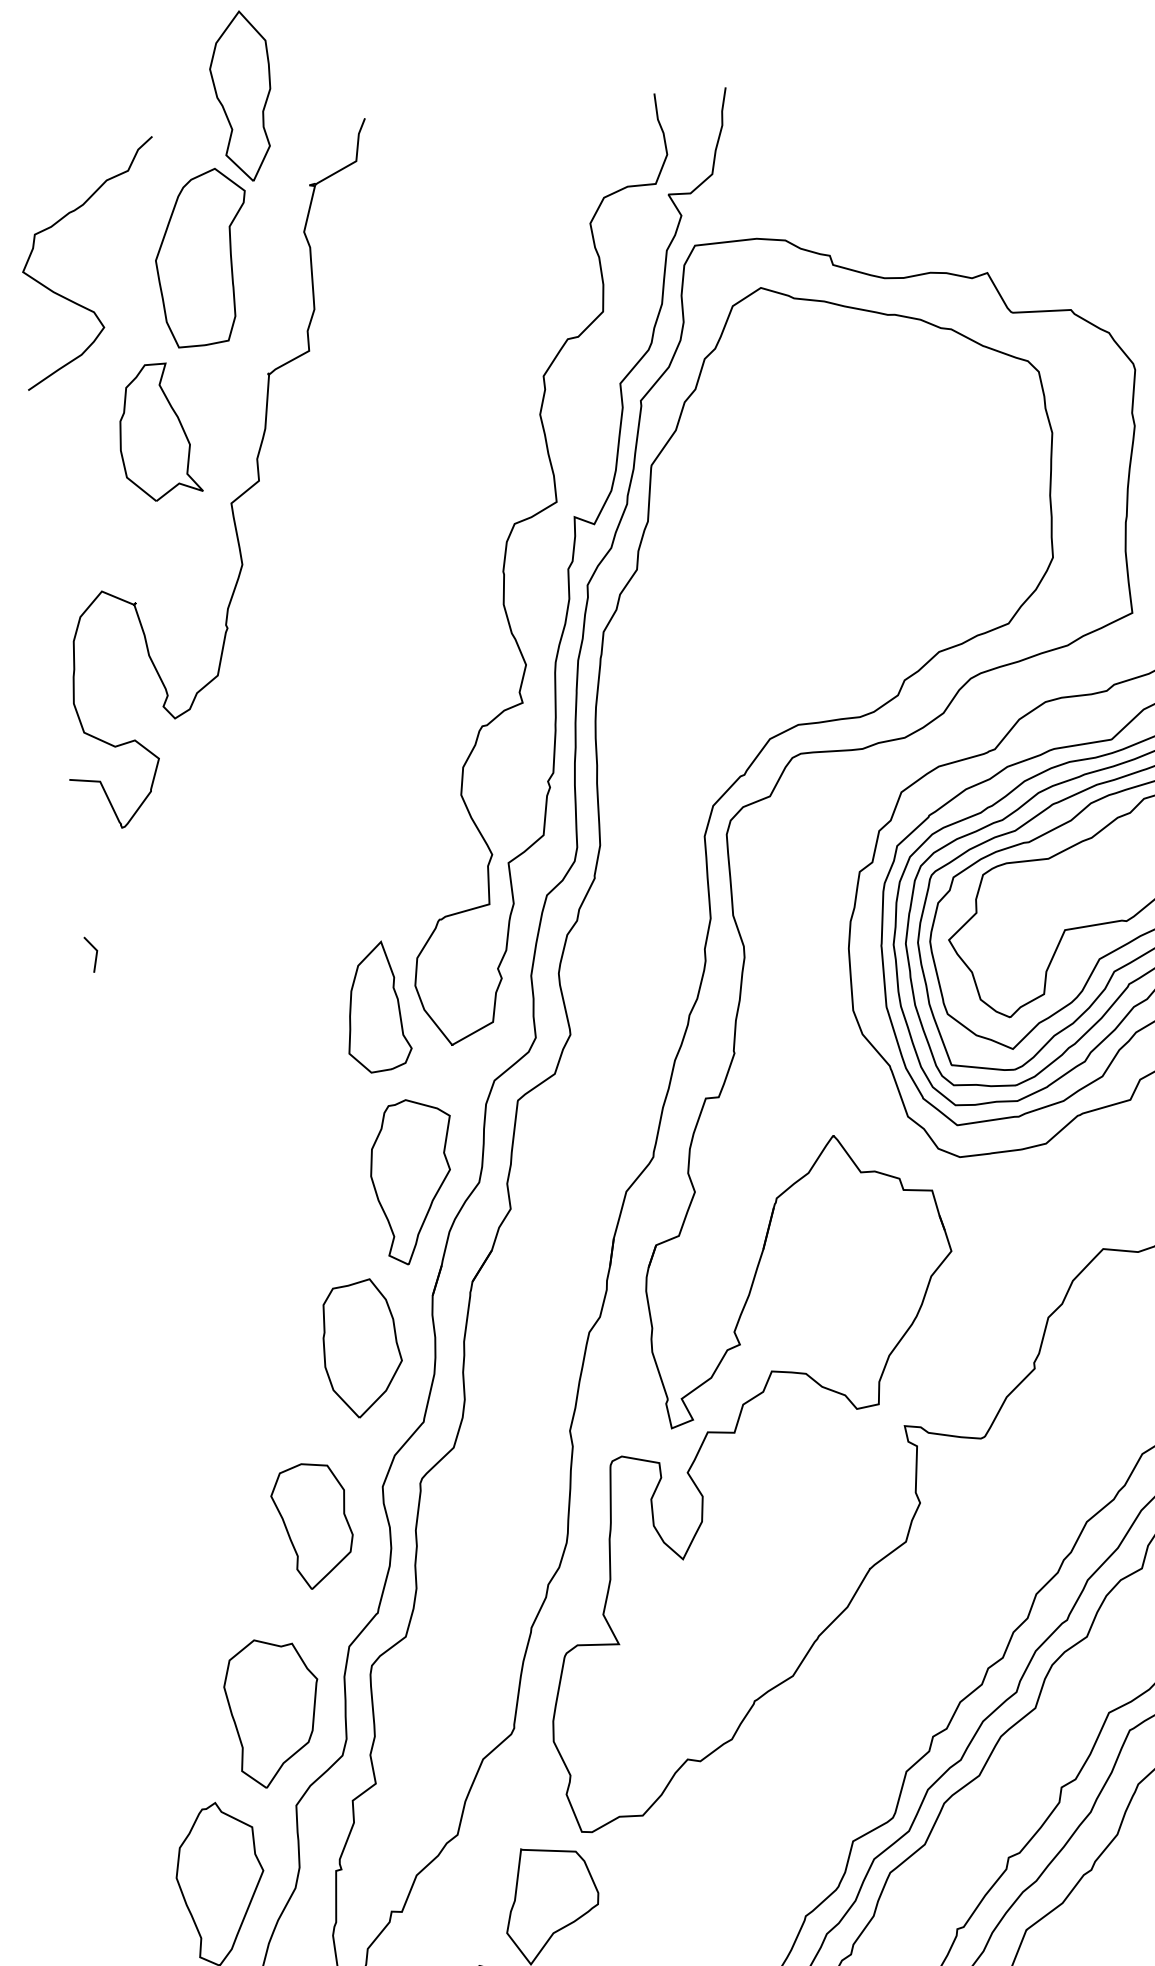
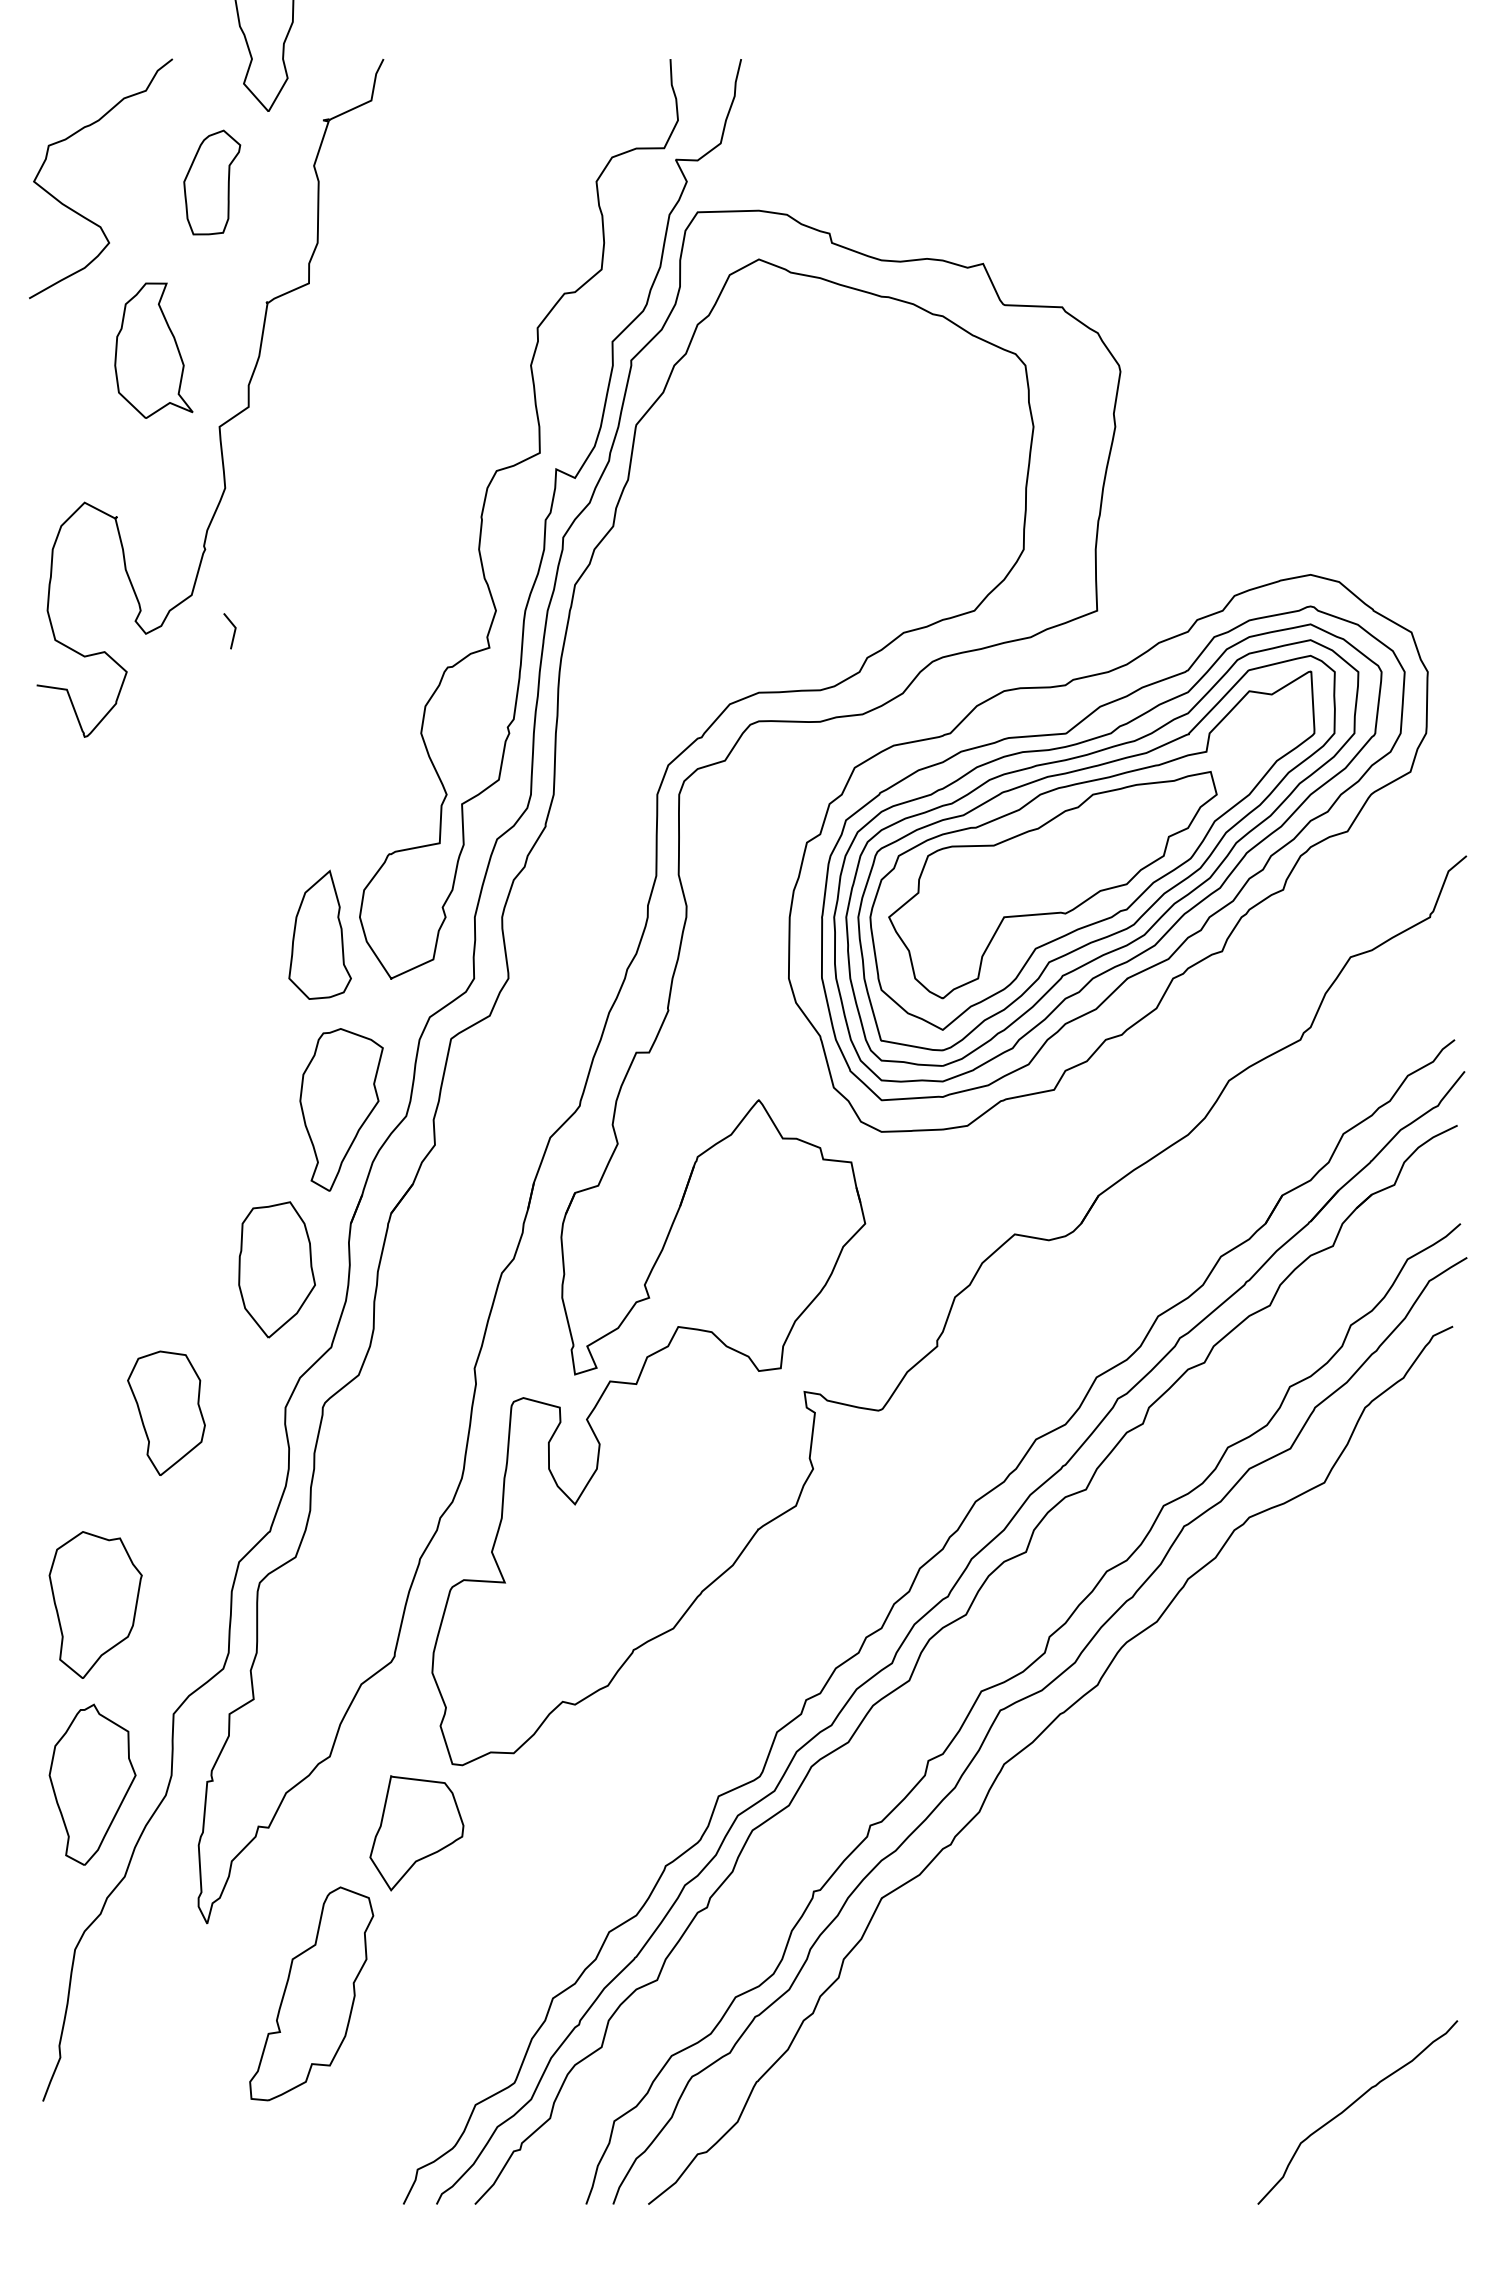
part: (202, 257) -> (211, 182), size x0.6
line: (95, 955) -> (233, 632), moved
part: (312, 1525) -> (166, 1412), moved
part: (273, 1712) -> (95, 1604), moved

